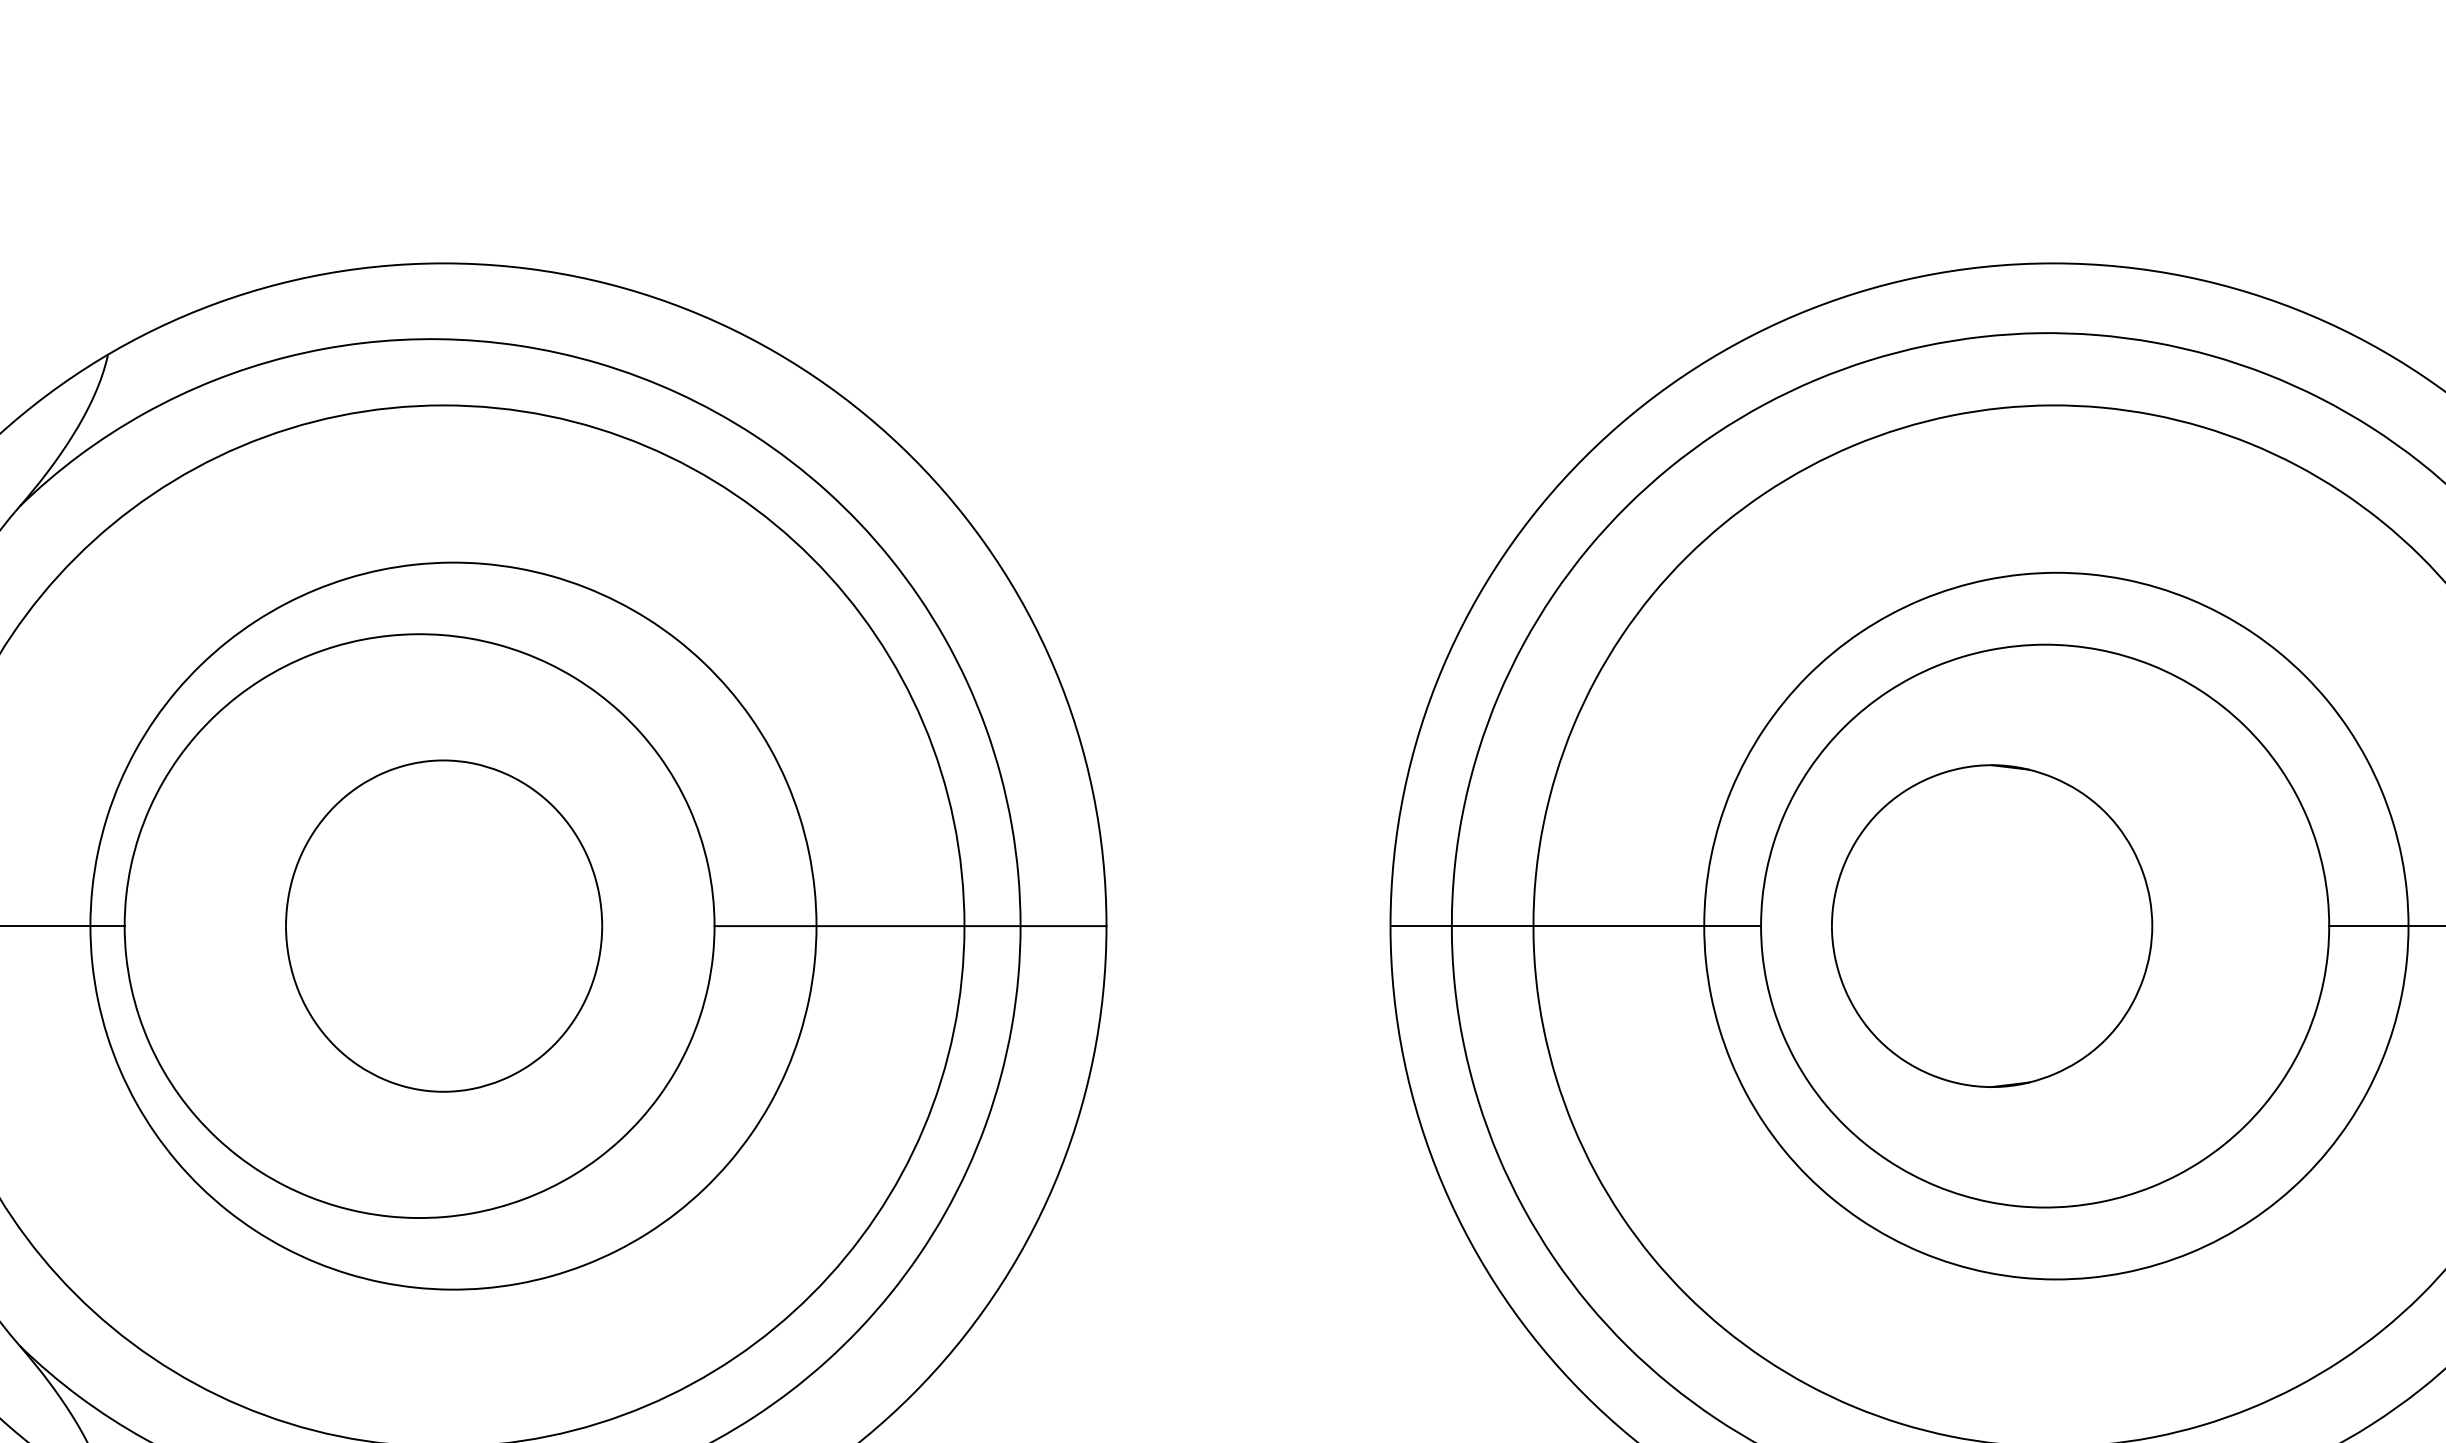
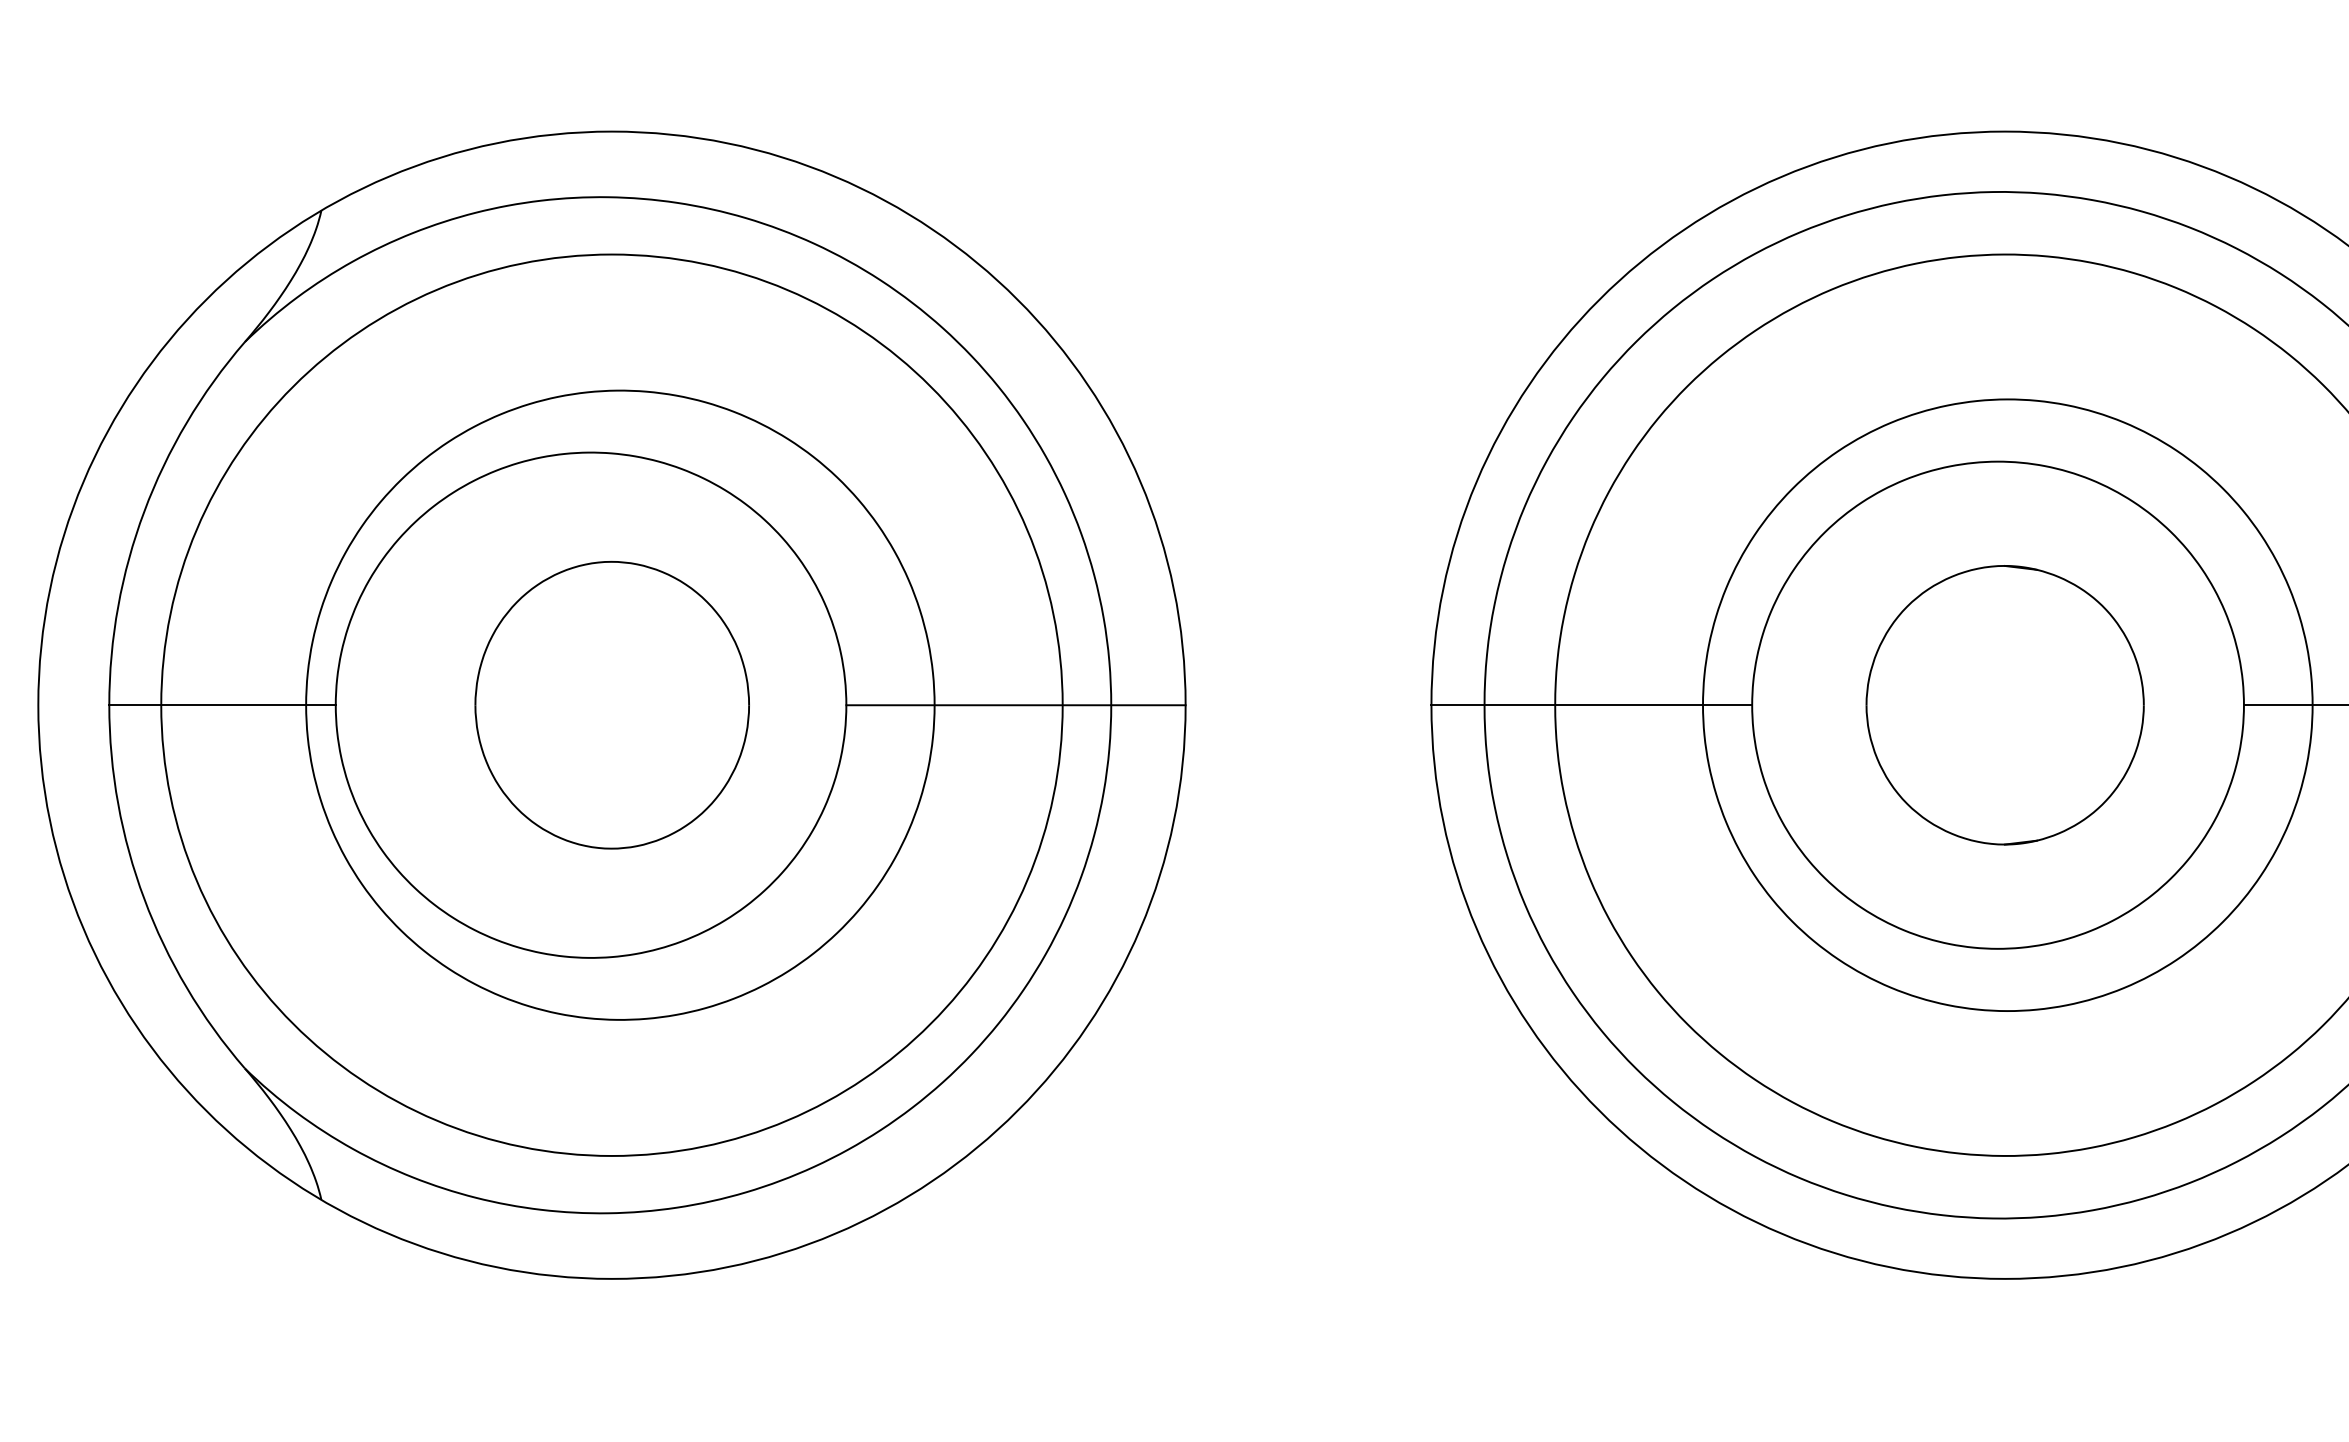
part: (1991, 926) -> (2004, 705), moved

